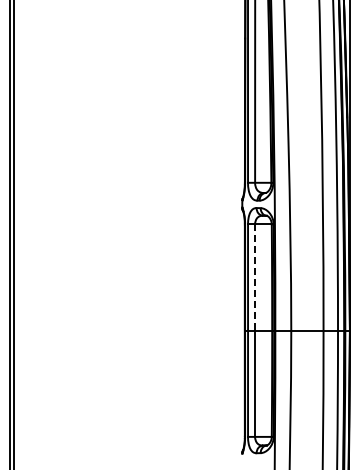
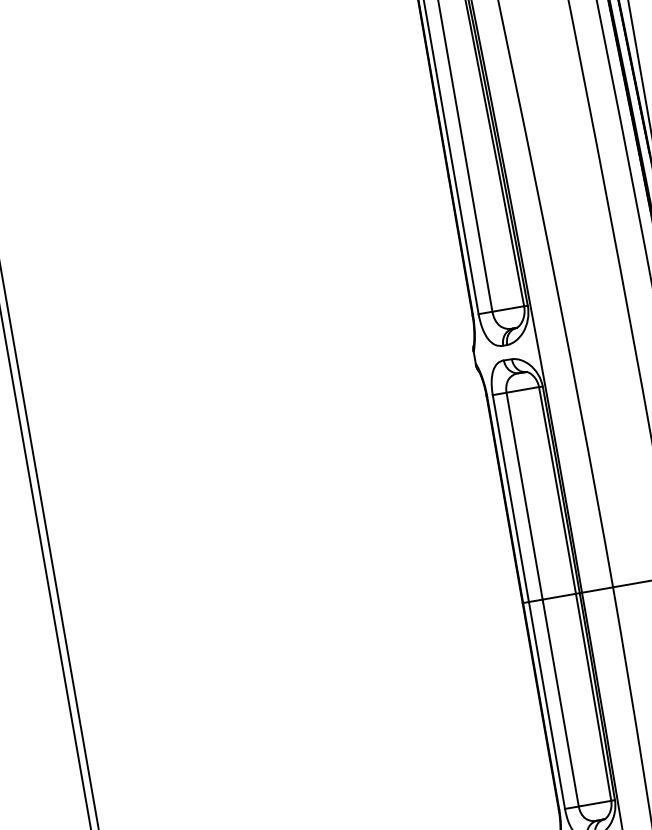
line: (255, 278) -> (525, 497), dashed -> solid

